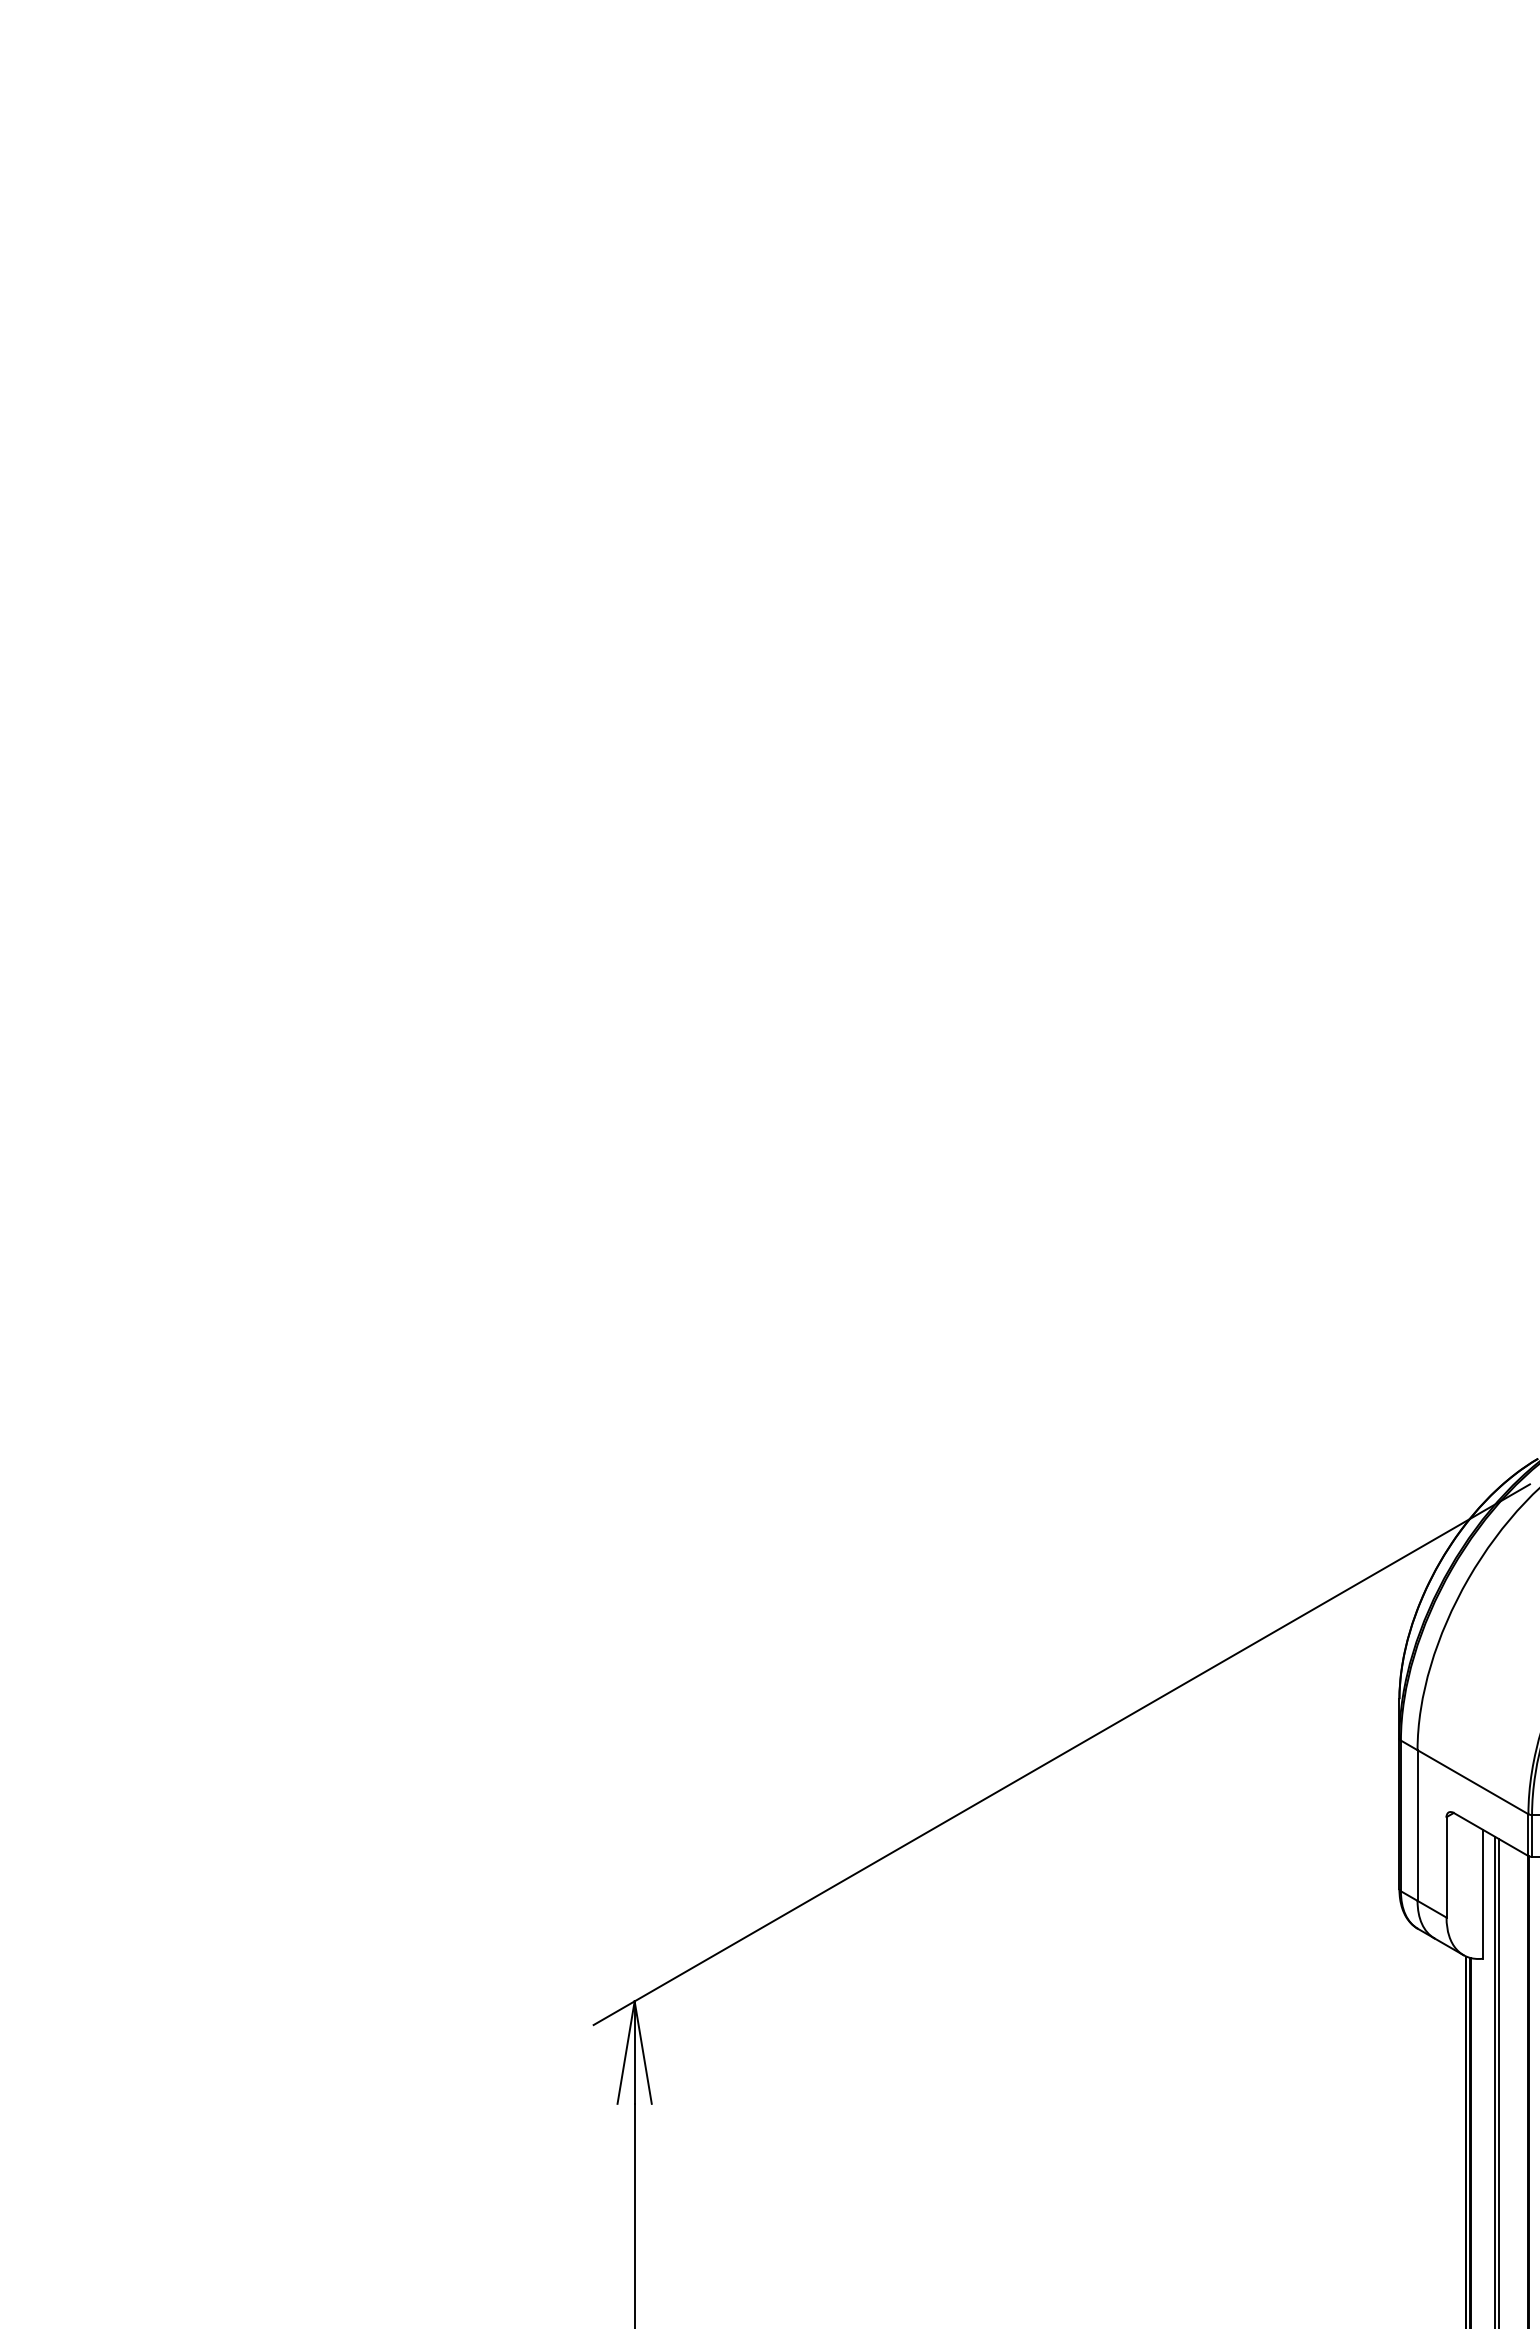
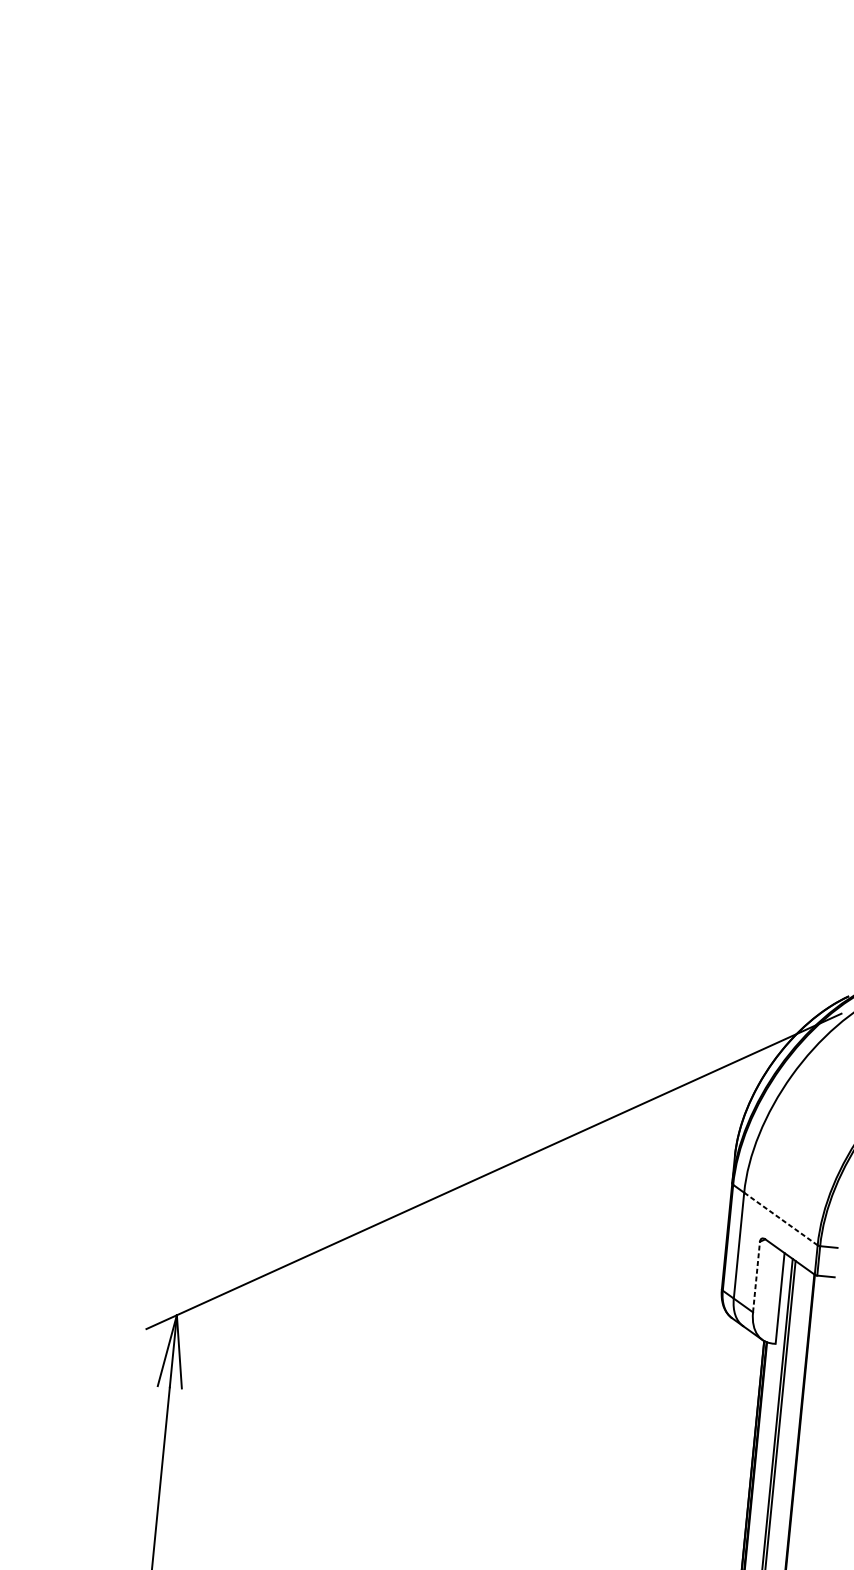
line: (1472, 1781) -> (780, 1218), solid -> dashed
line: (1446, 1866) -> (756, 1276), solid -> dashed

